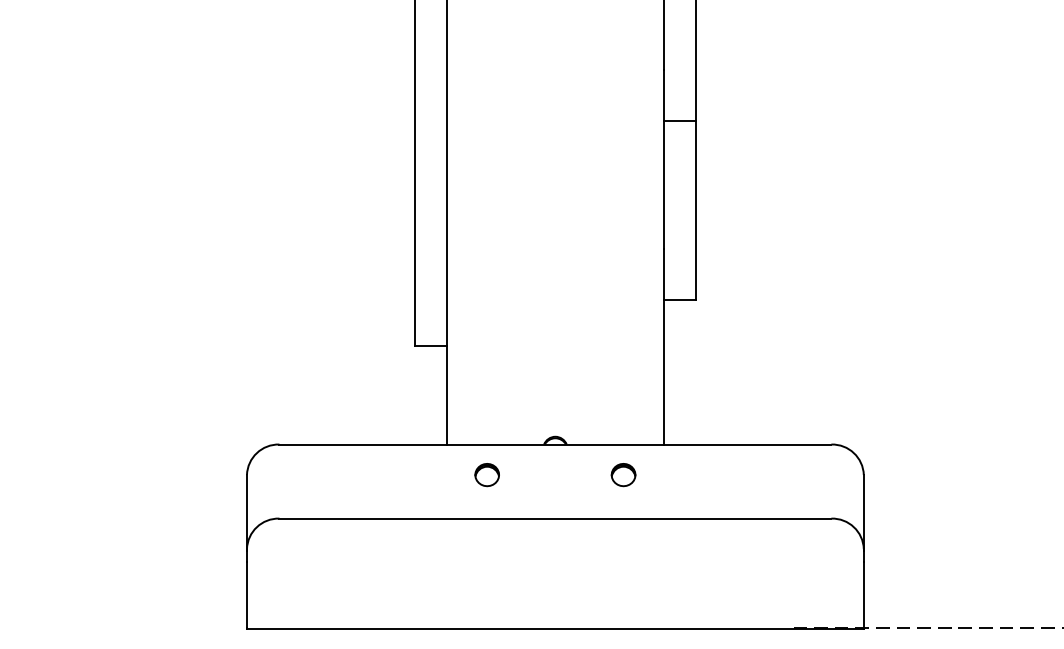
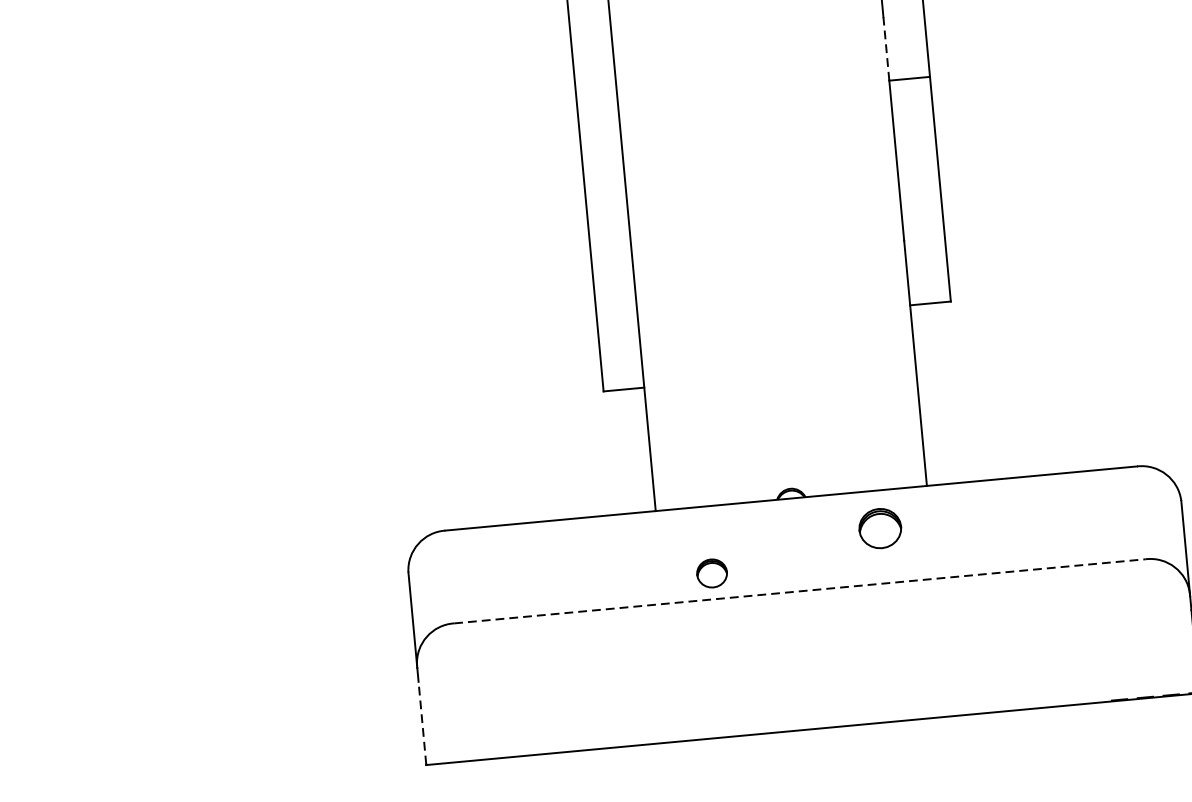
line: (663, 95) -> (886, 48), solid -> dashed
part: (486, 475) -> (711, 574), moved
part: (623, 475) -> (880, 529), size x1.4
line: (555, 518) -> (800, 591), solid -> dashed
line: (246, 595) -> (421, 723), solid -> dashed

